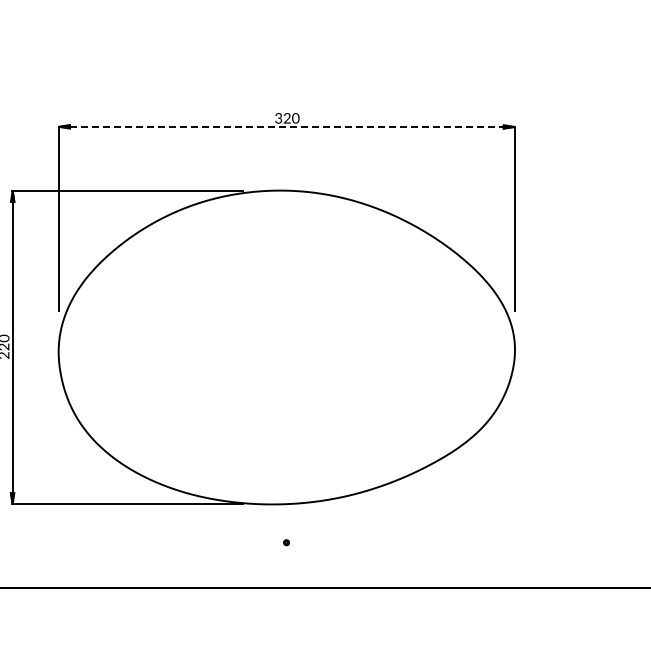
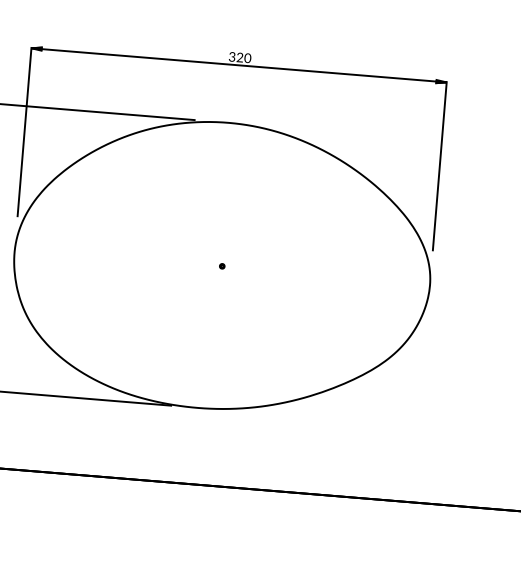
line: (287, 126) -> (239, 65), dashed -> solid
part: (286, 542) -> (222, 266), moved

